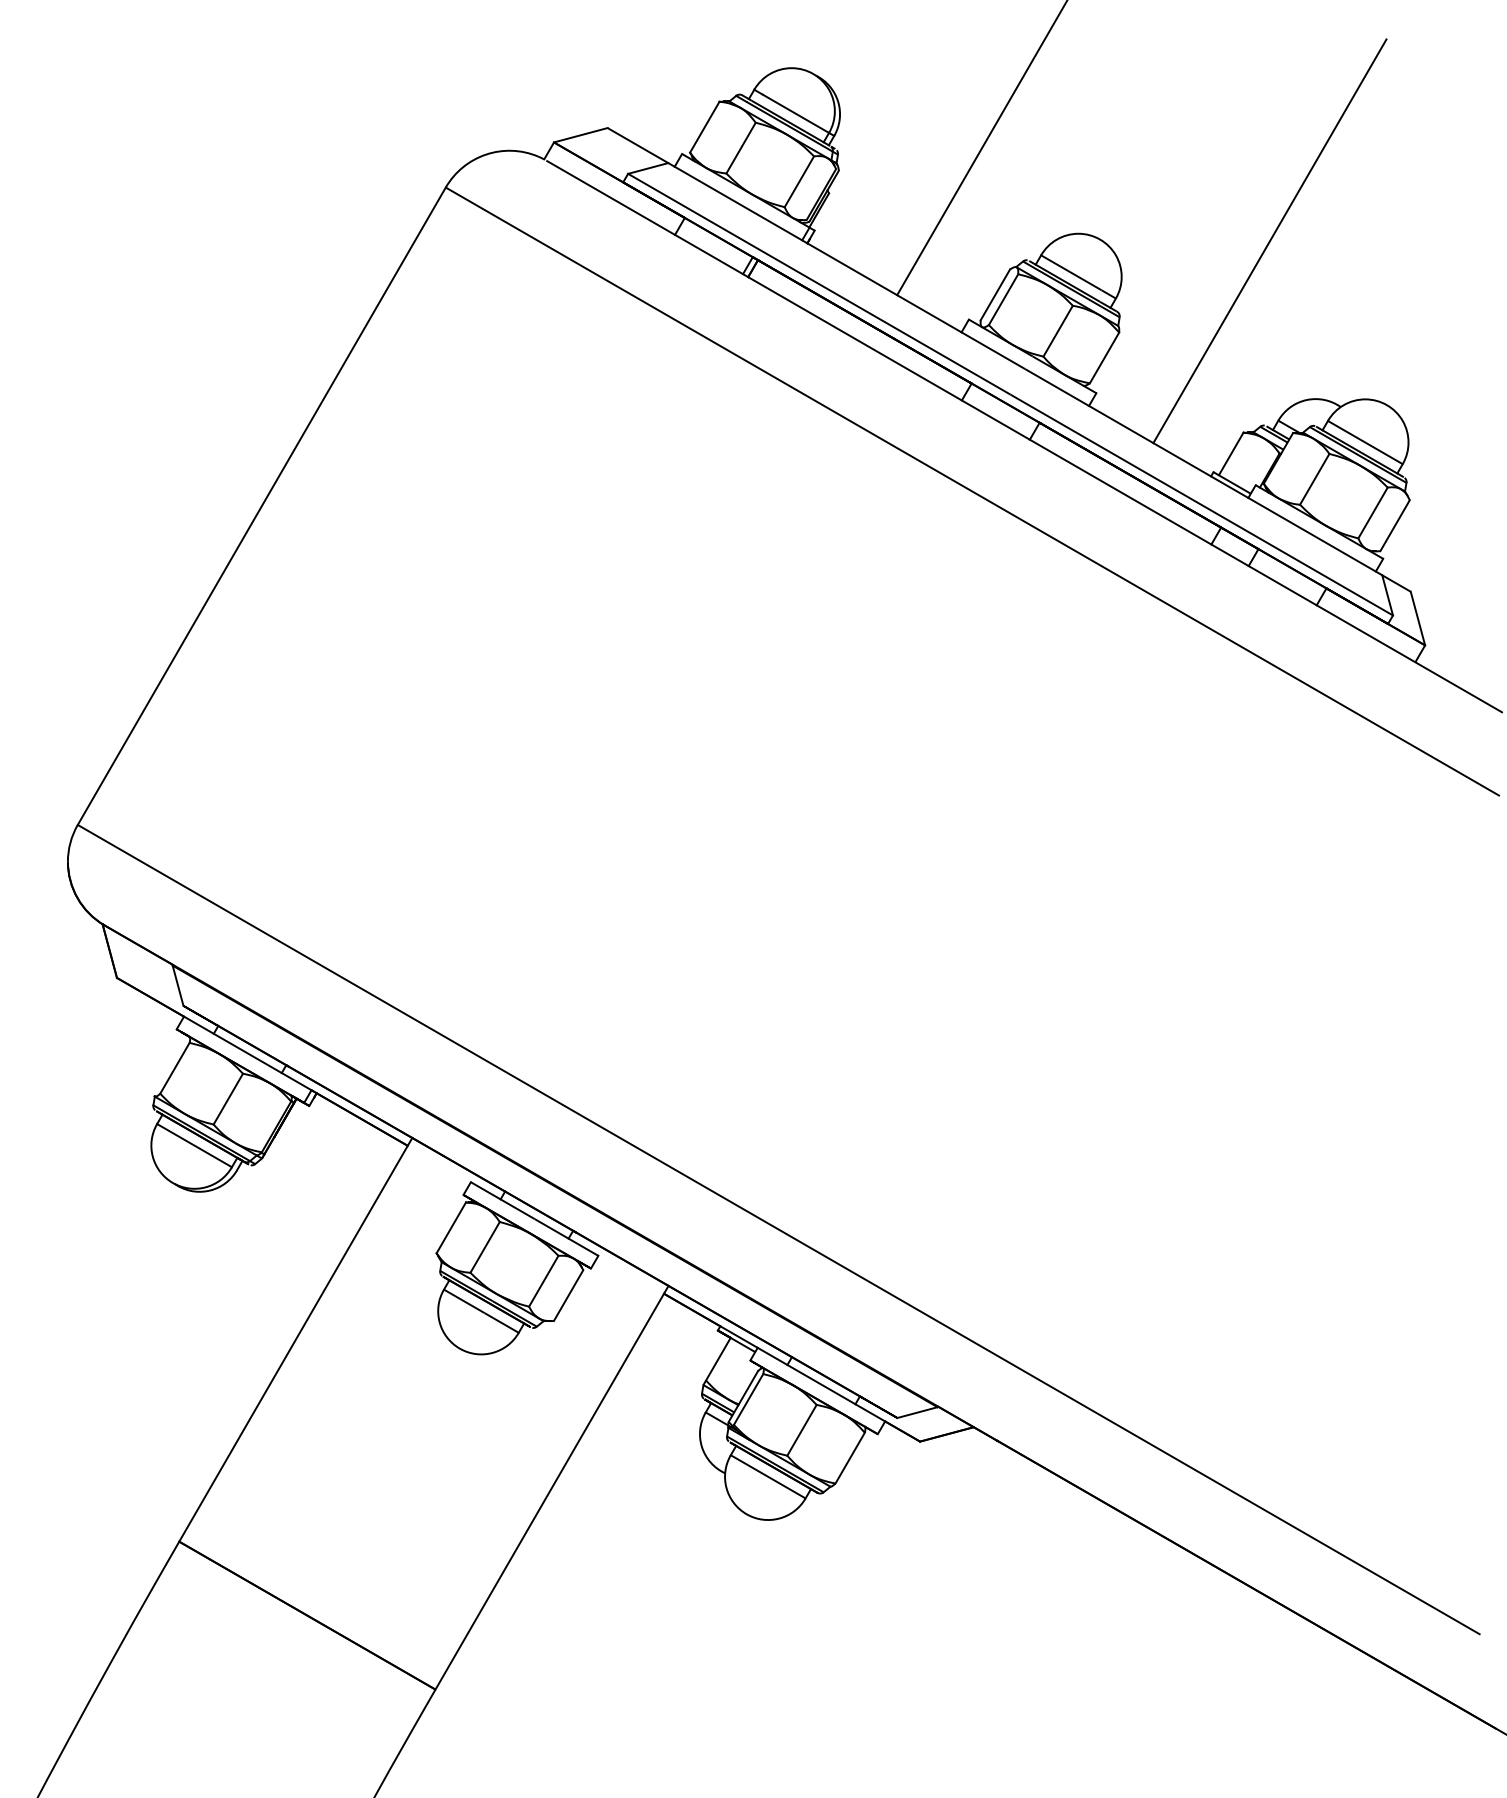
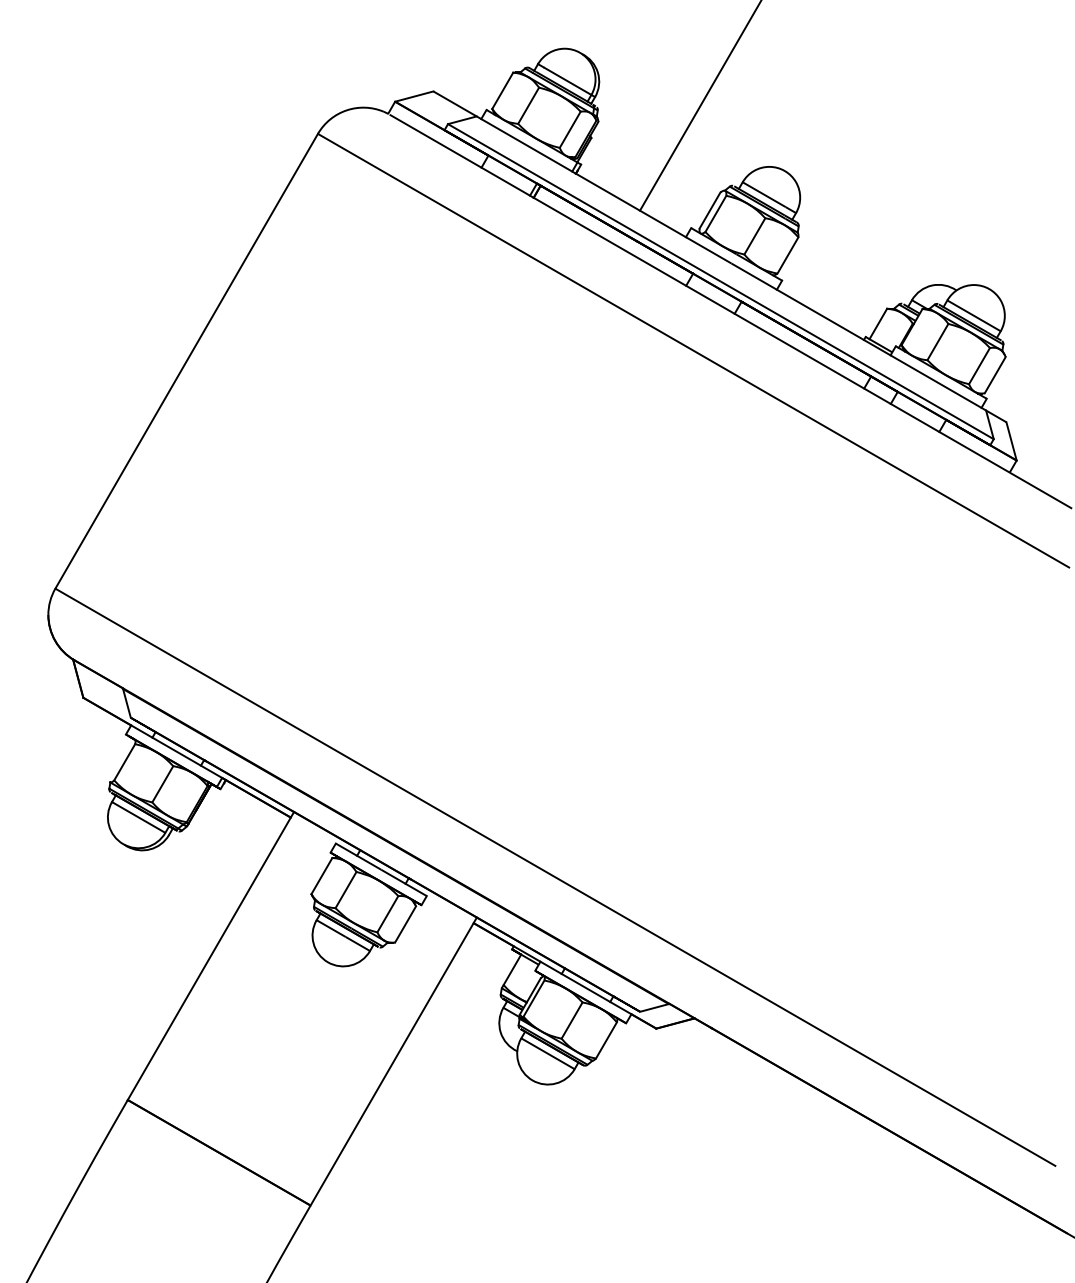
line: (1269, 241) -> (905, 172), removed

